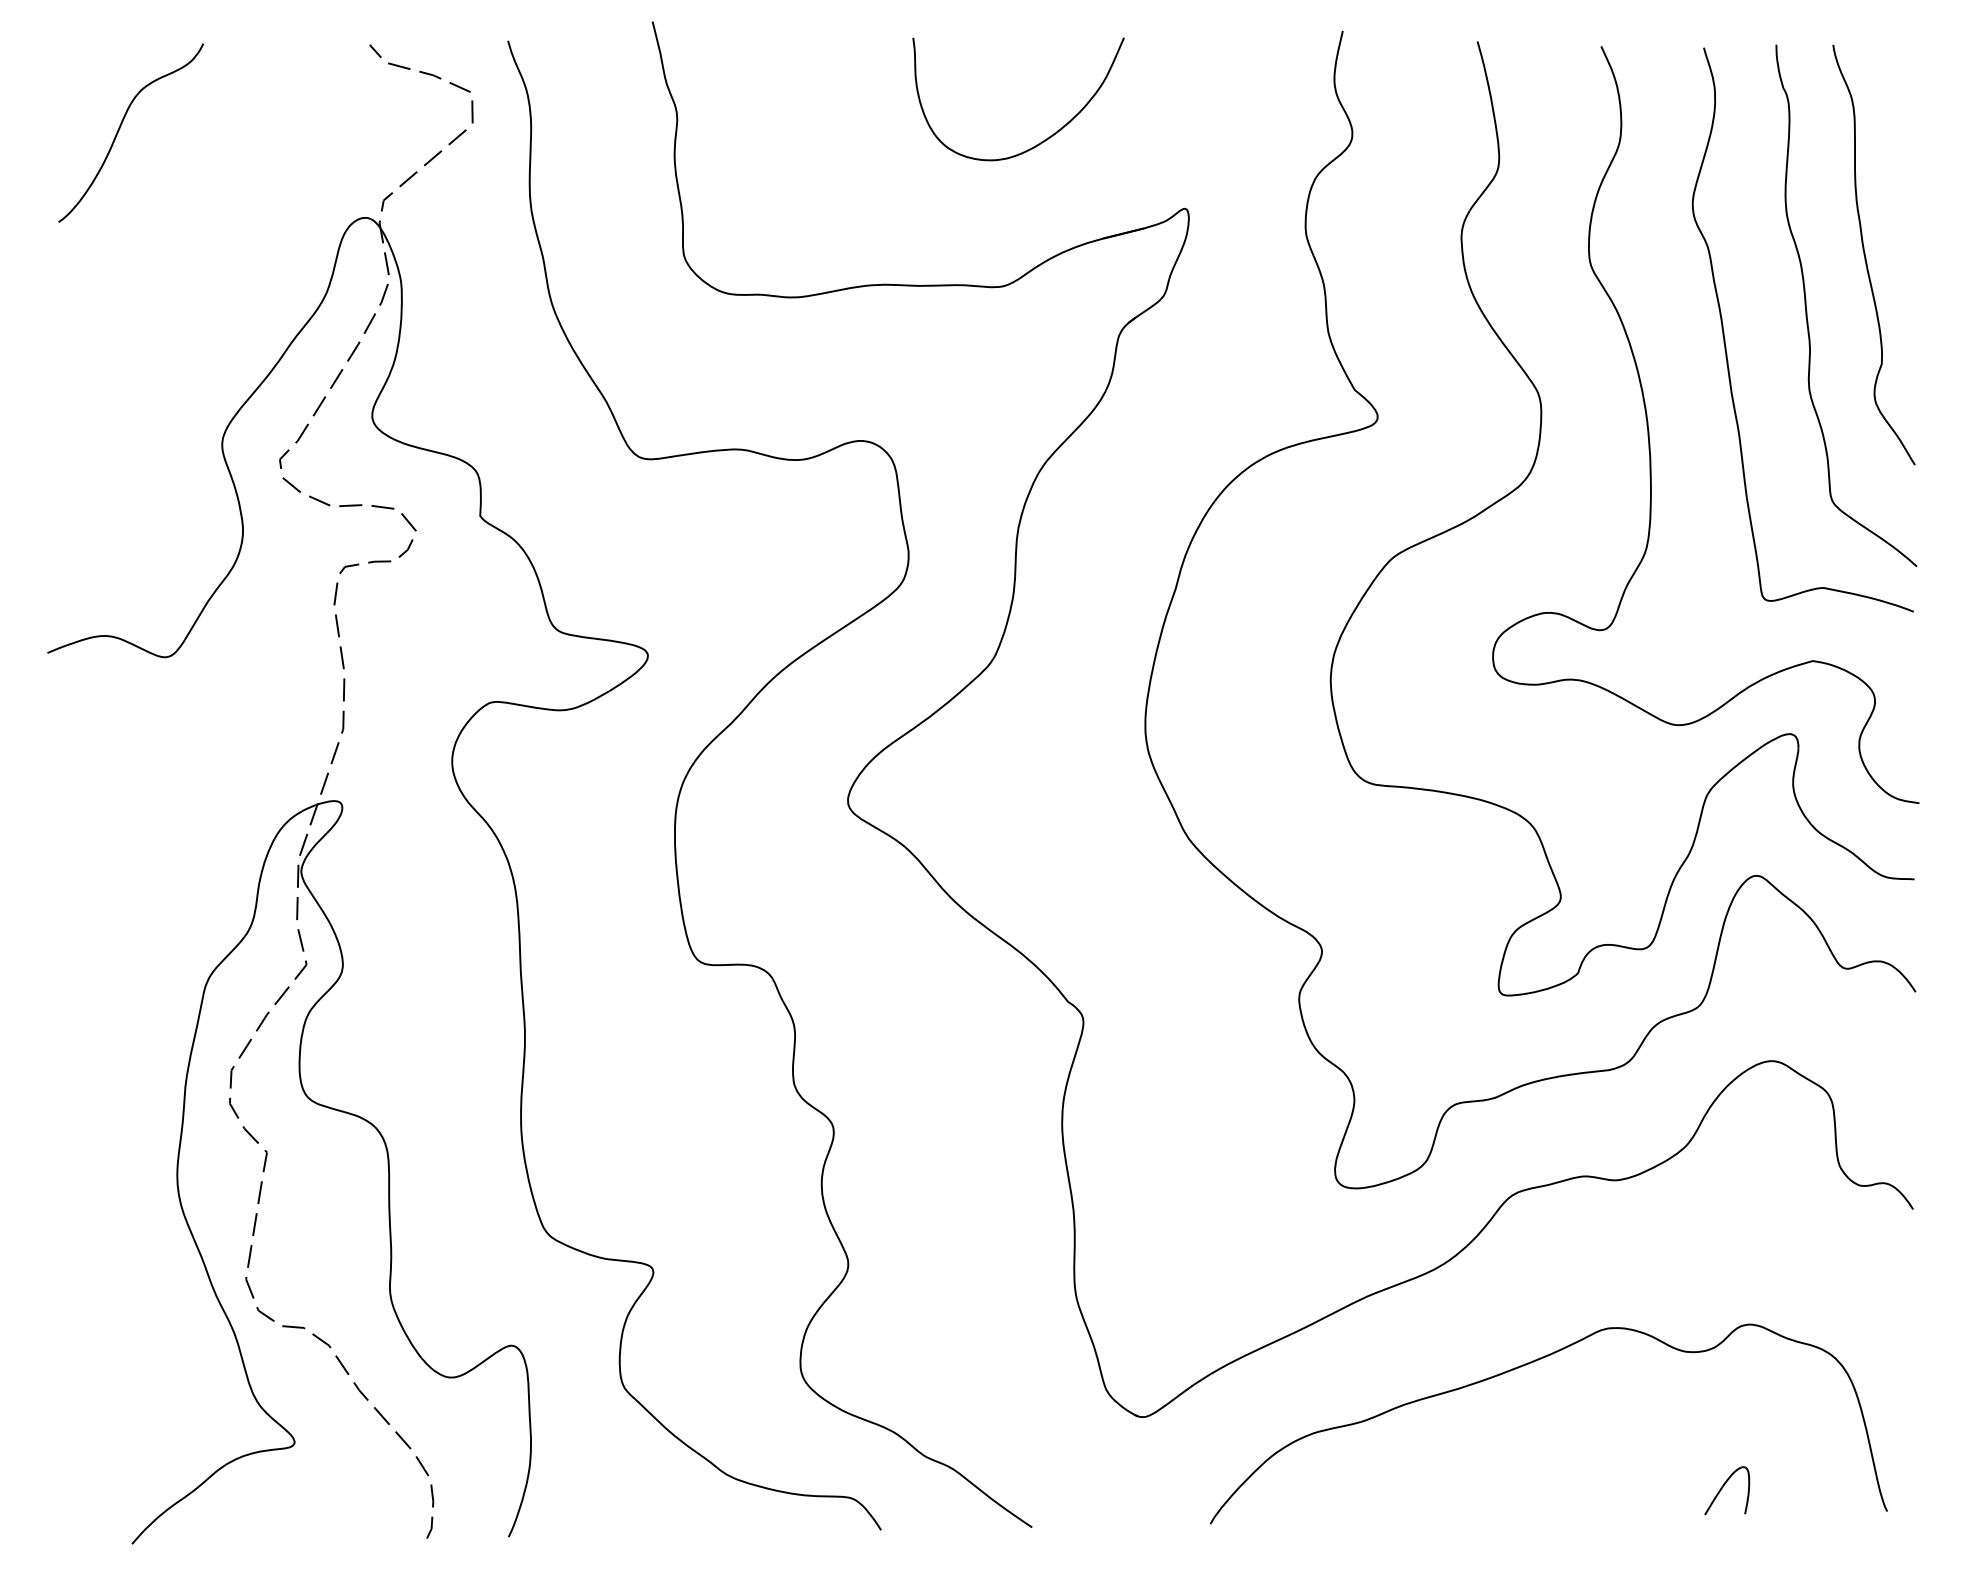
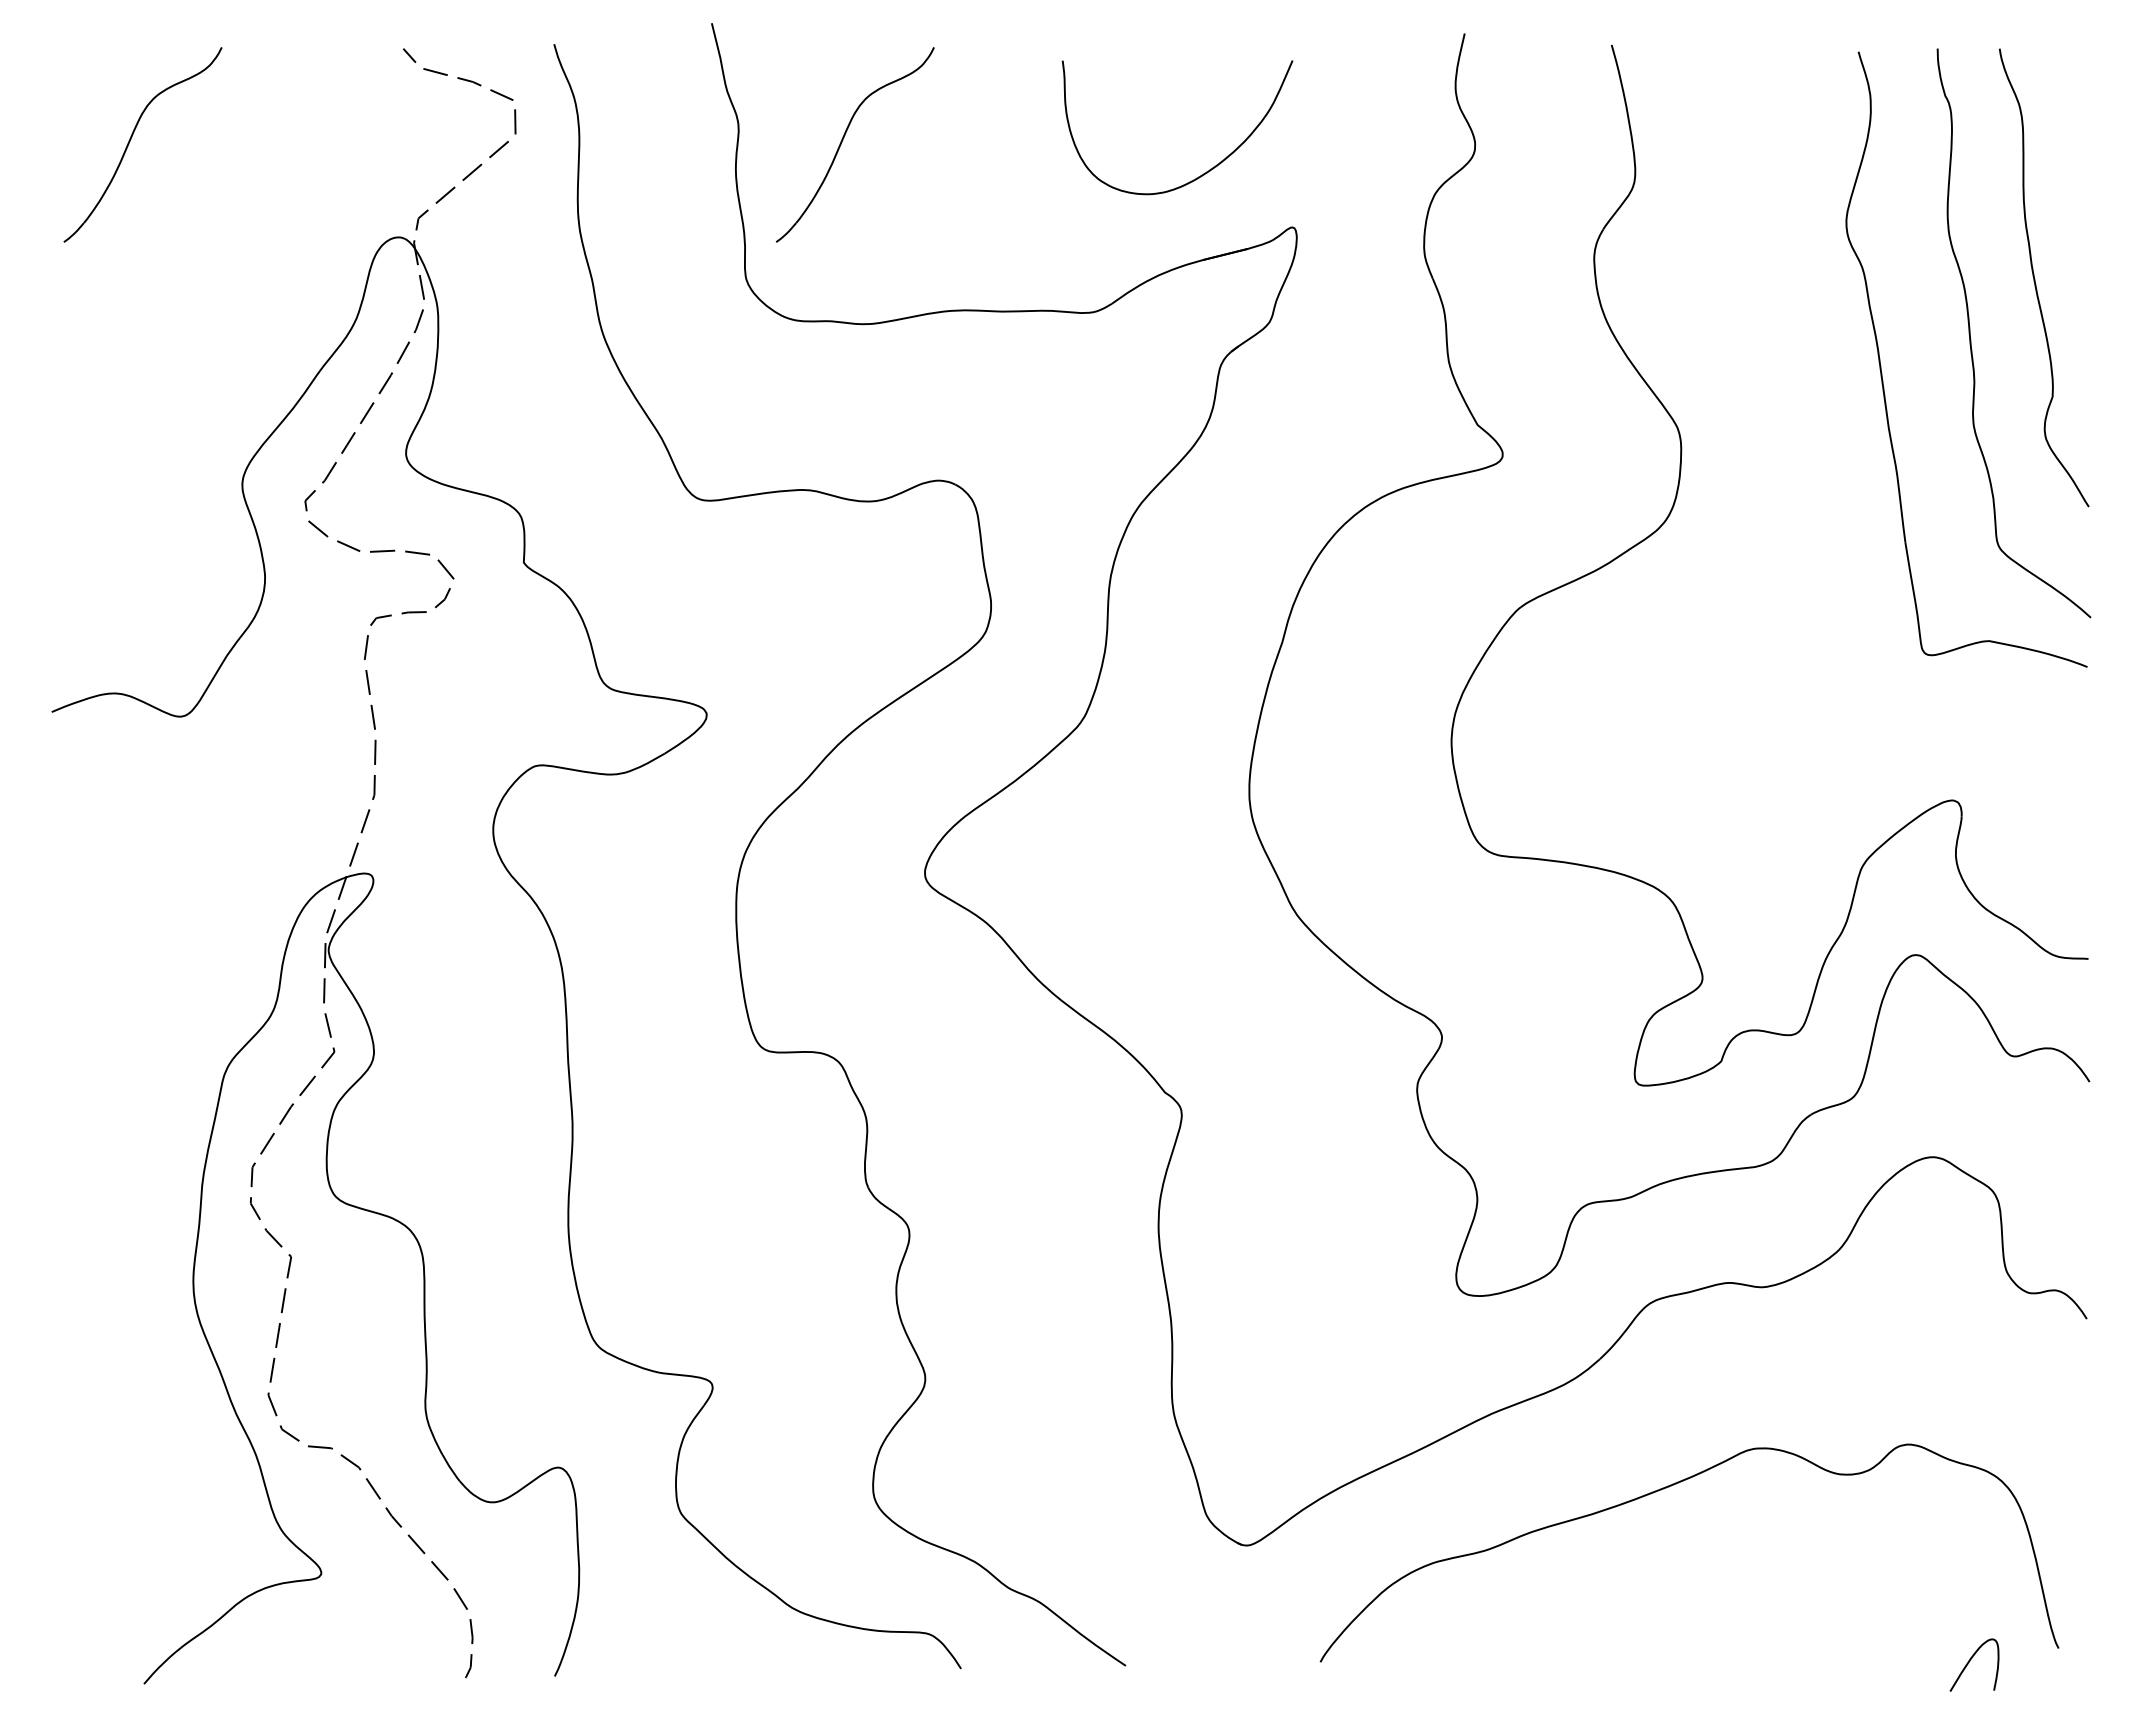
part: (773, 128) -> (843, 139), added
curve: (1044, 139) -> (1205, 171), moved
part: (1649, 430) -> (1799, 469), removed
curve: (1723, 1487) -> (1970, 1661), moved

